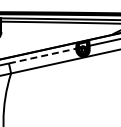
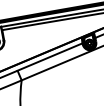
line: (43, 55) -> (50, 56), dashed -> solid

